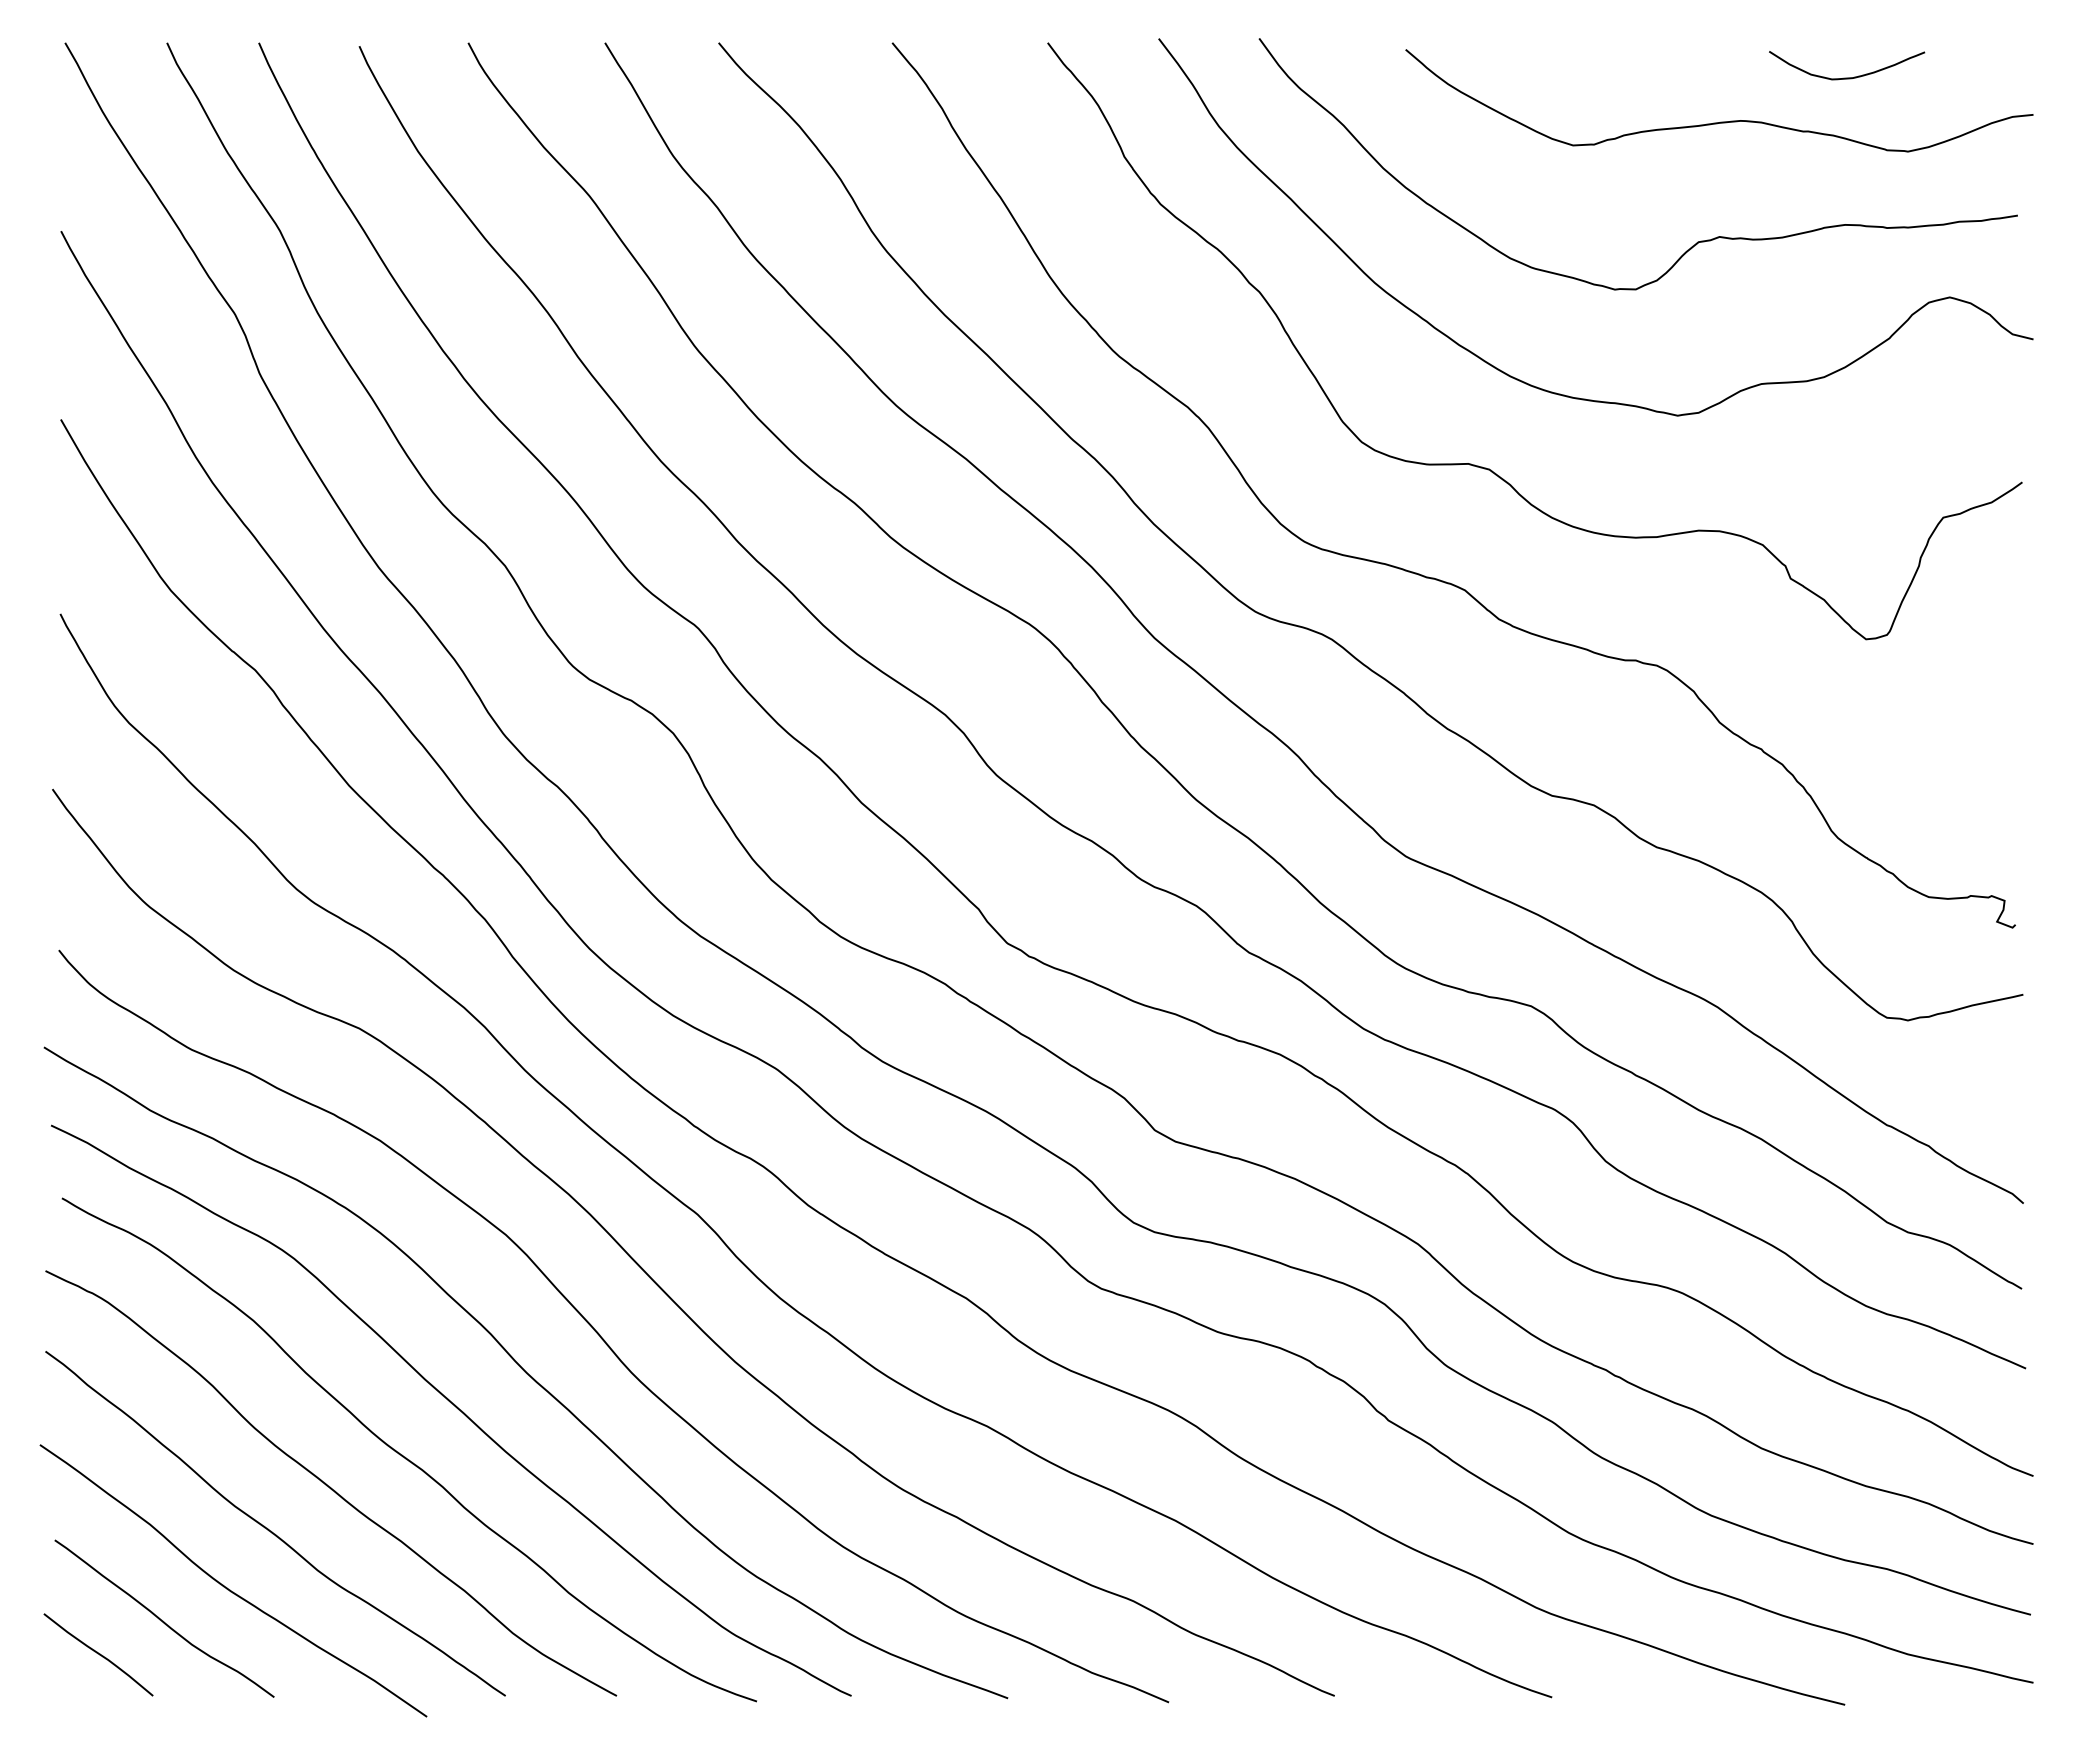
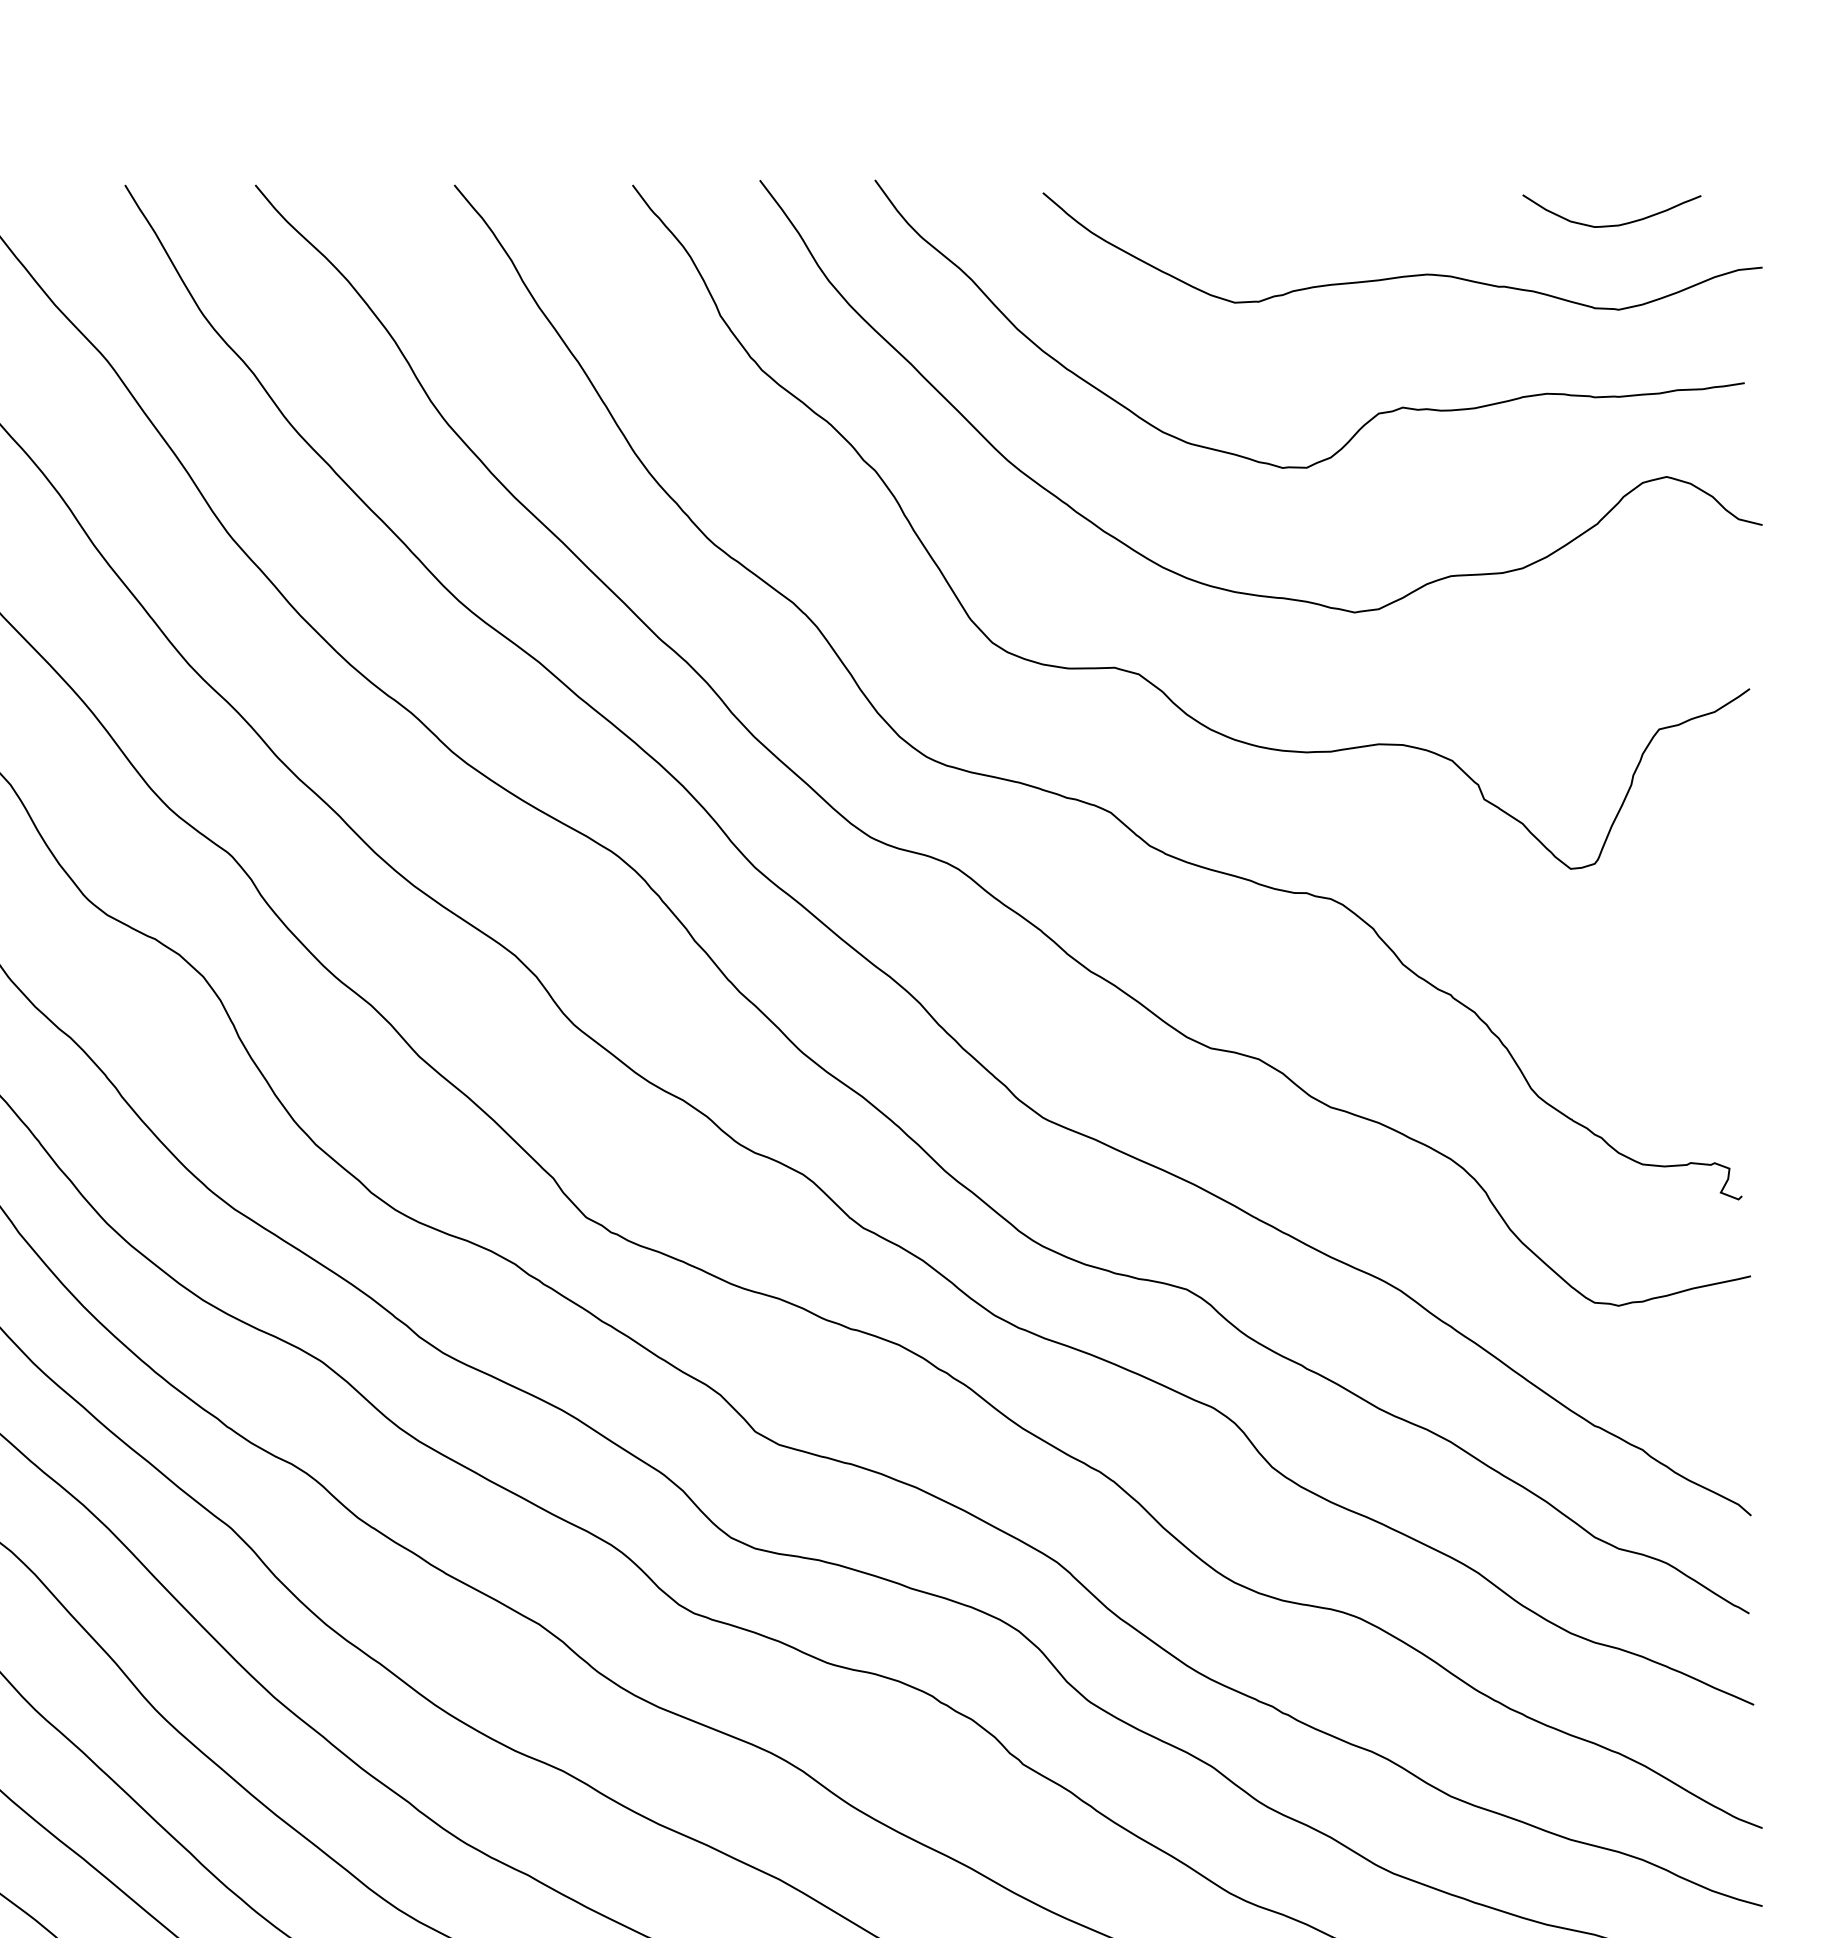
curve: (1847, 77) -> (1612, 224), moved

